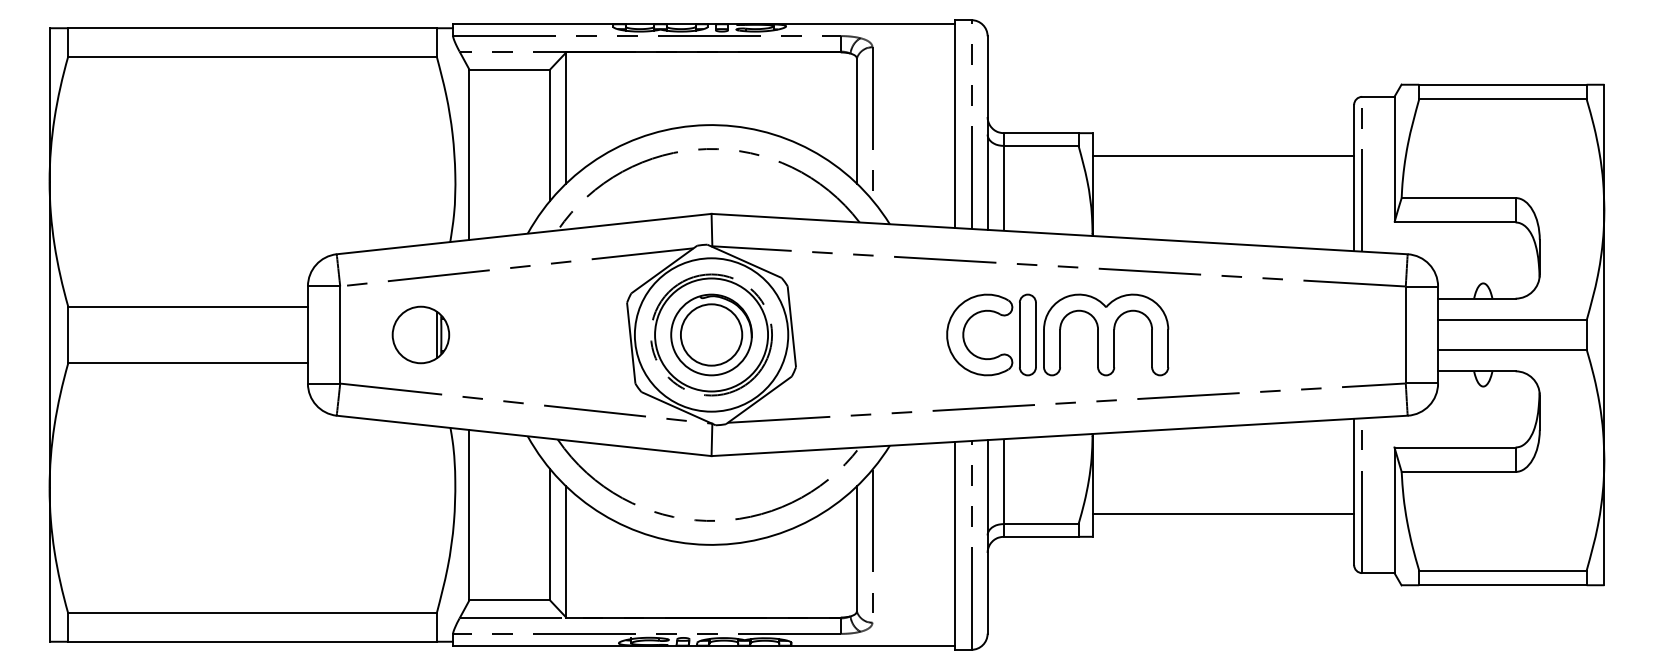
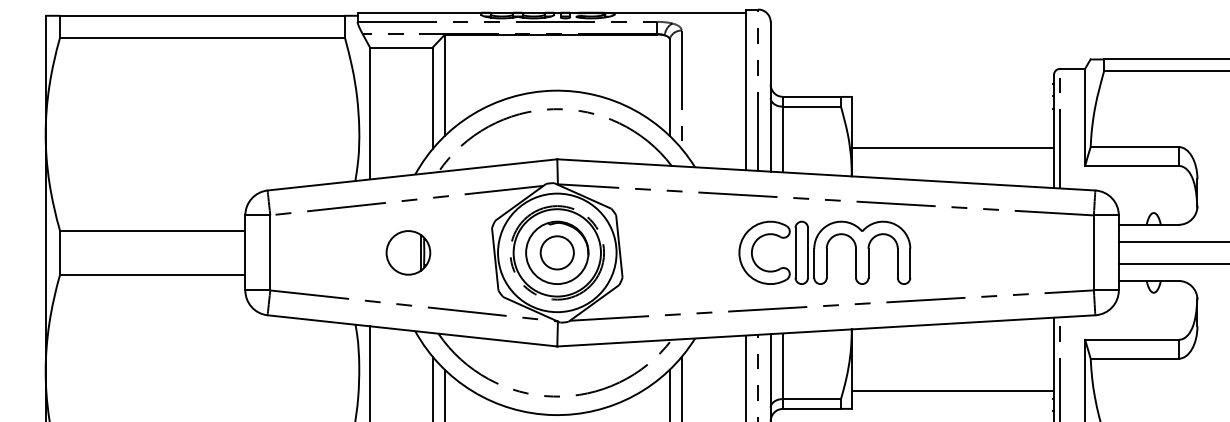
line: (1223, 155) -> (952, 147), moved
part: (420, 334) -> (408, 252), moved
circle: (711, 334) -> (557, 252), size x0.7

